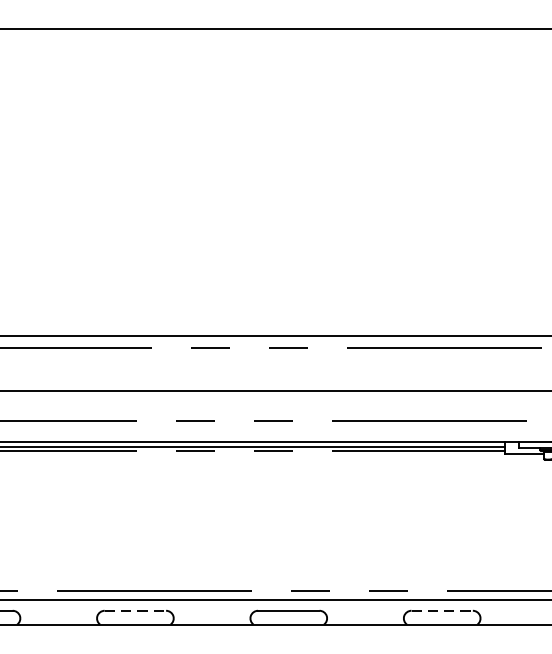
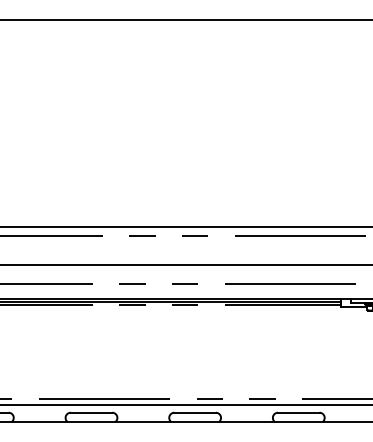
line: (135, 610) -> (91, 412), dashed -> solid
line: (441, 610) -> (298, 412), dashed -> solid

